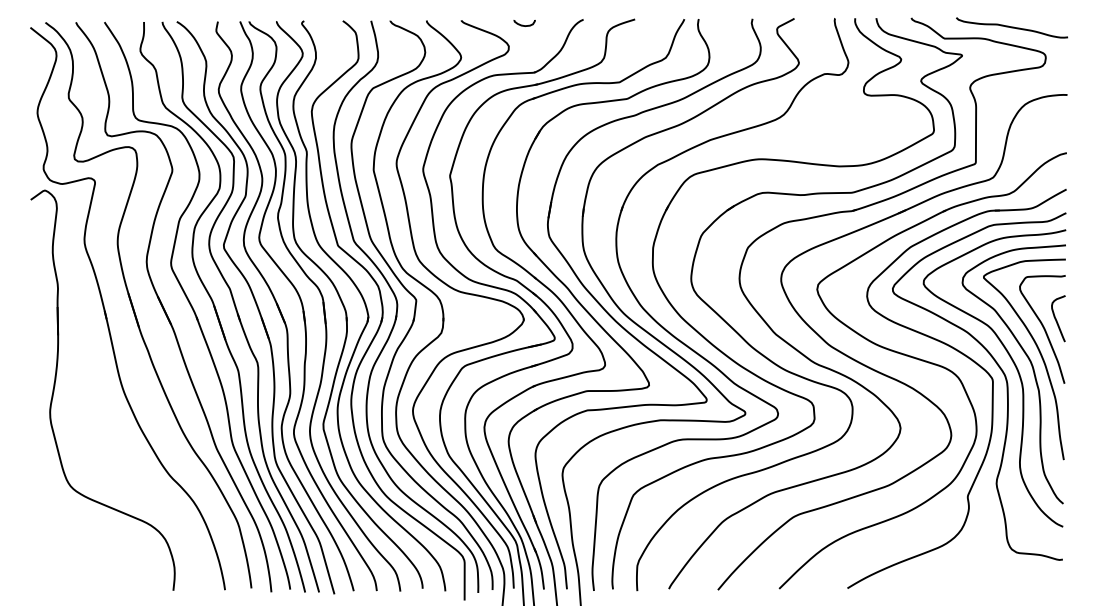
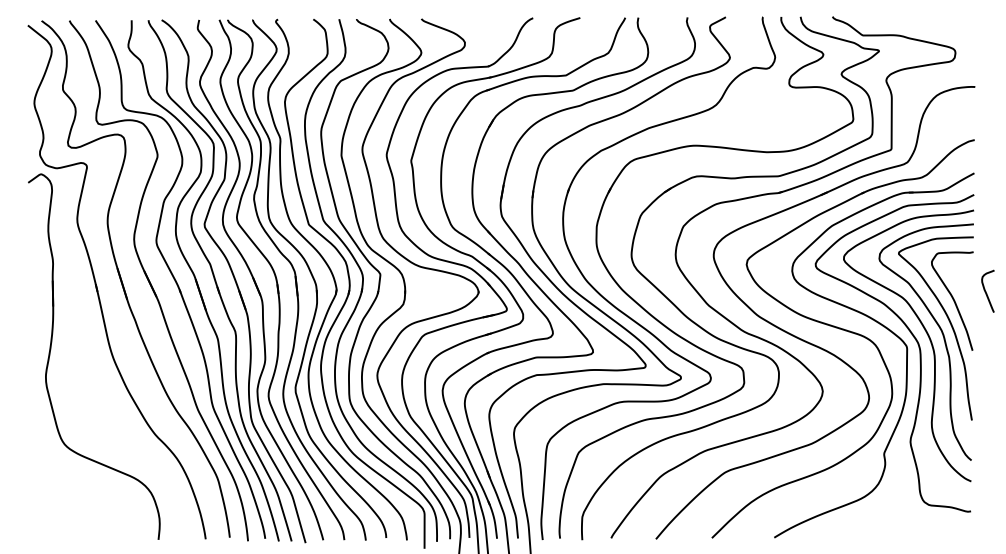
curve: (524, 25) -> (479, 23), removed
curve: (1011, 27) -> (924, 25), removed
curve: (1056, 318) -> (986, 291), moved

